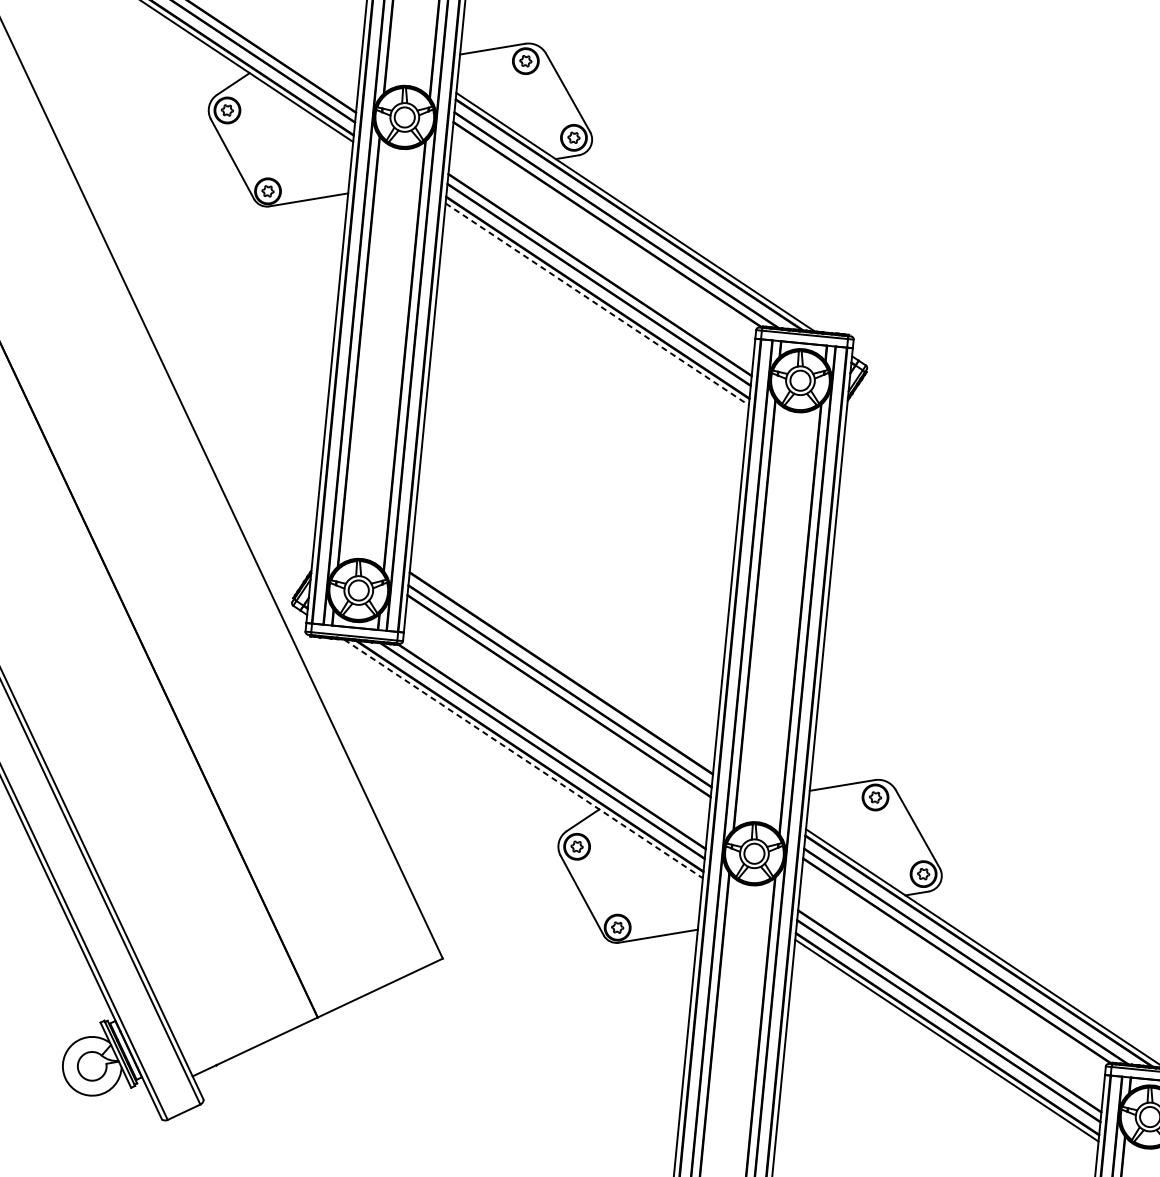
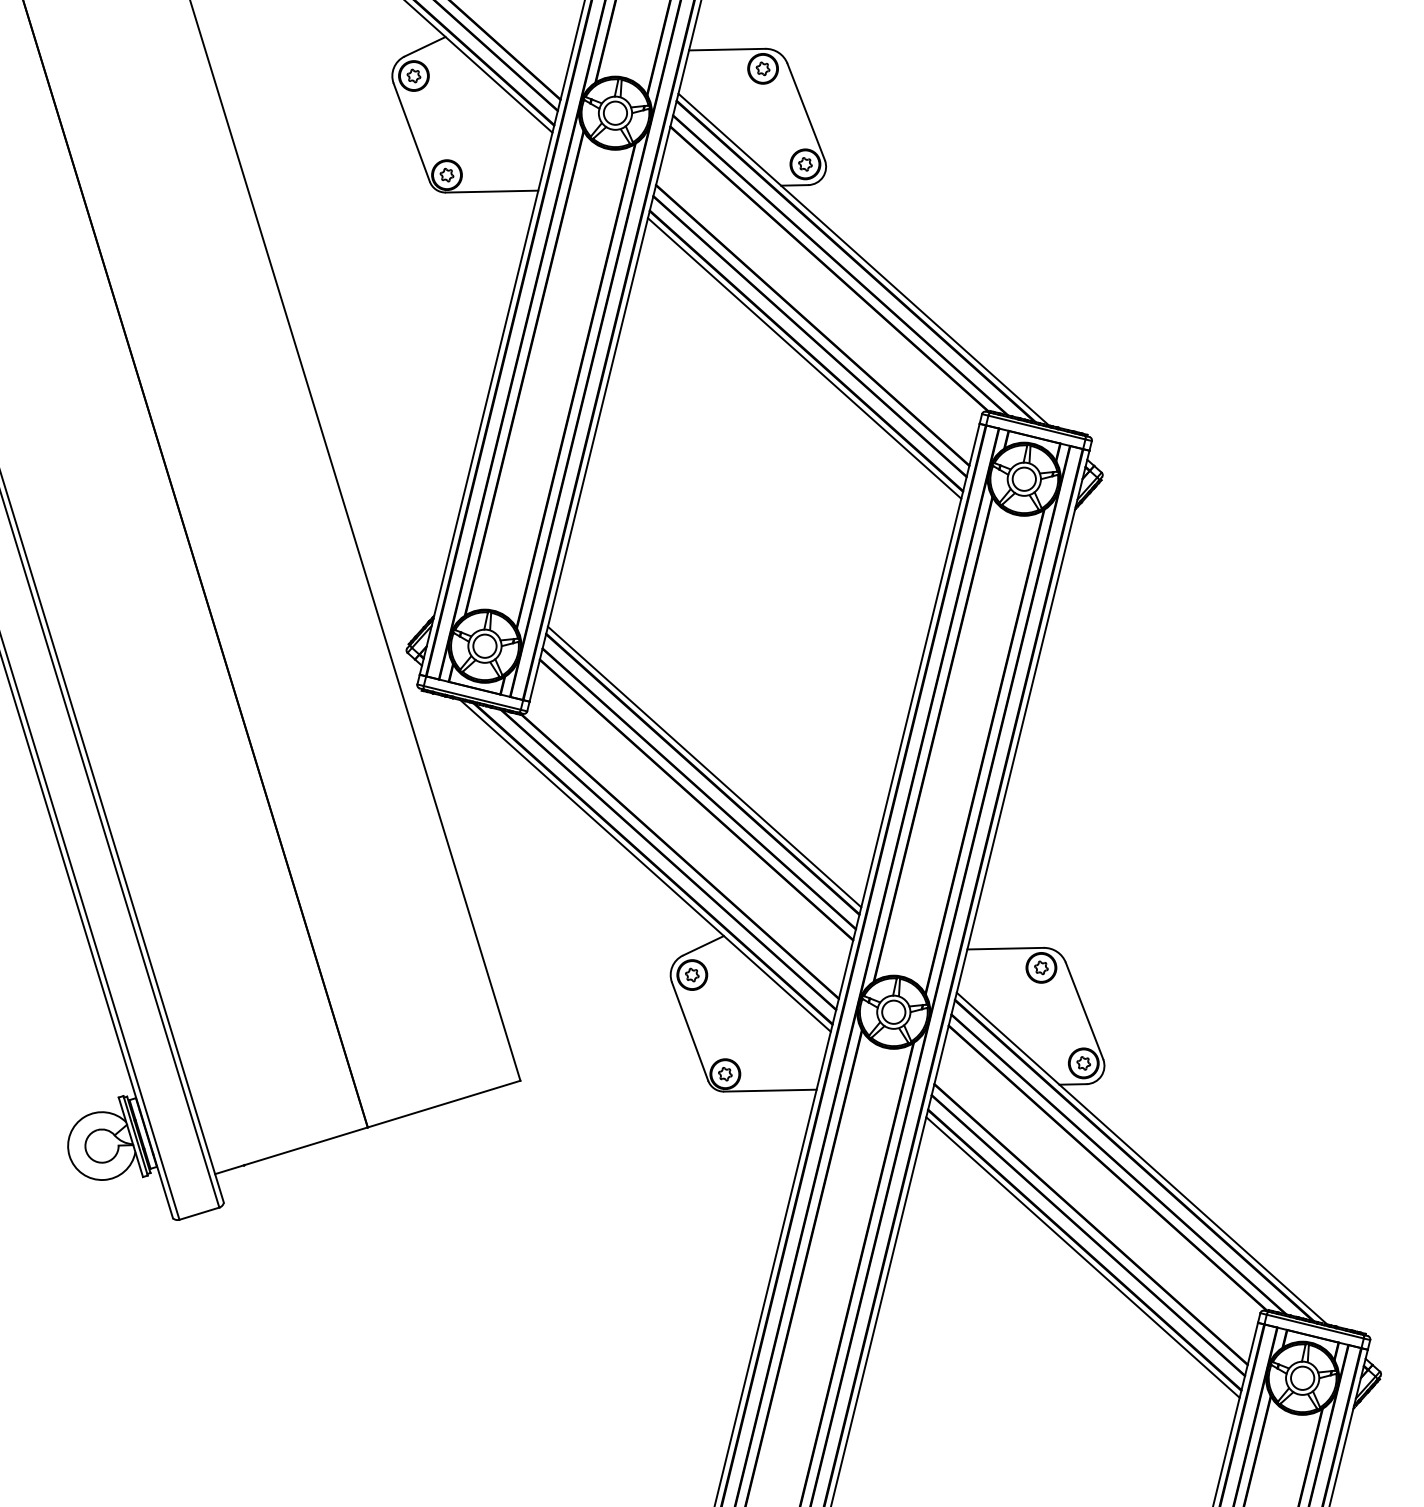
line: (597, 304) -> (805, 358), dashed -> solid
line: (561, 666) -> (704, 766), added
line: (523, 758) -> (645, 865), dashed -> solid

